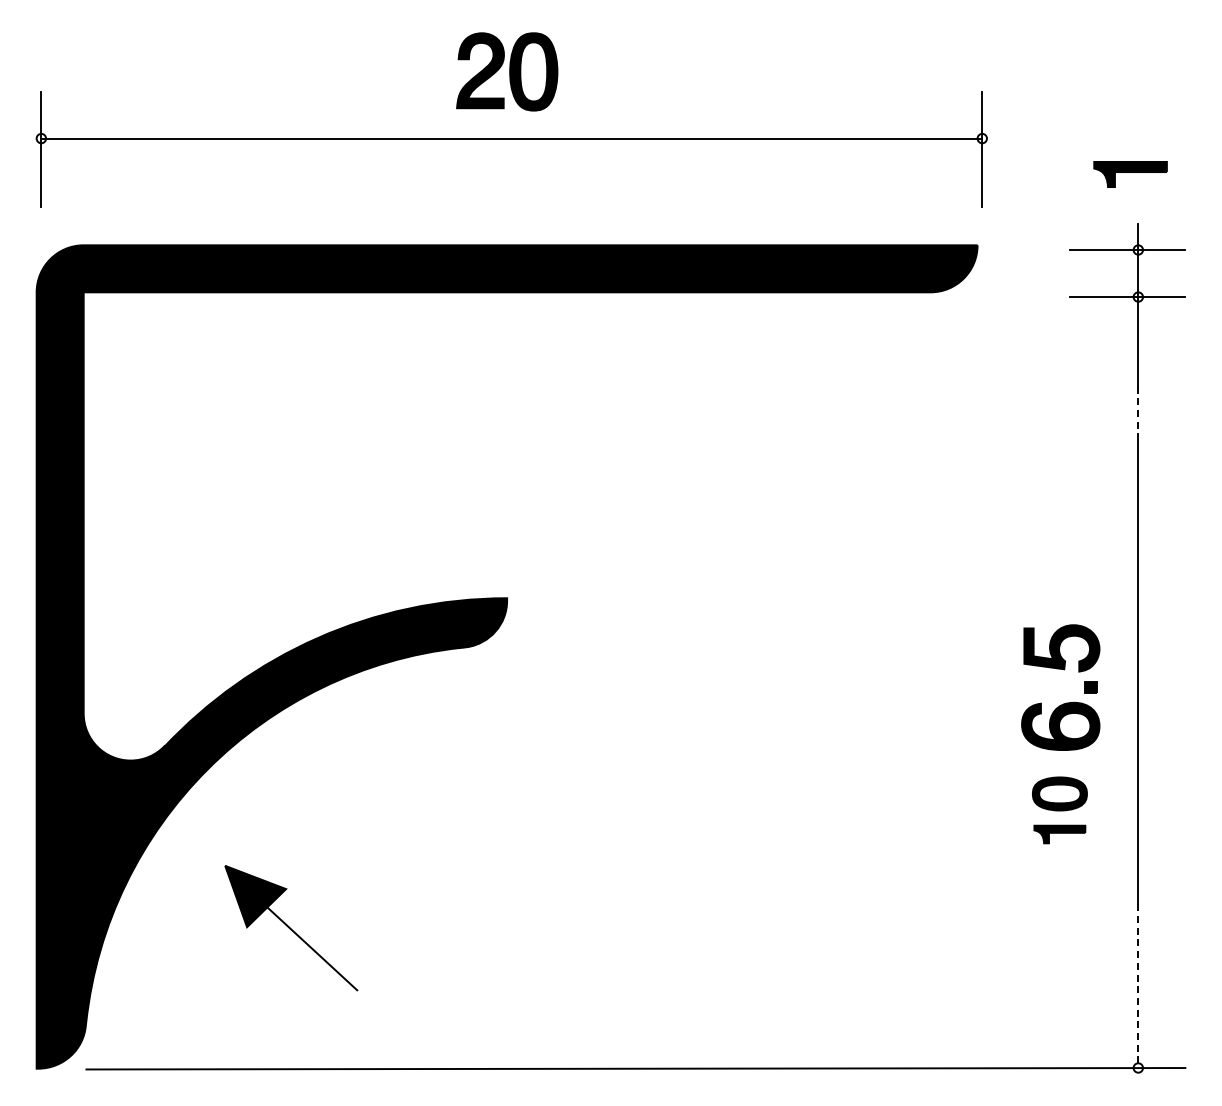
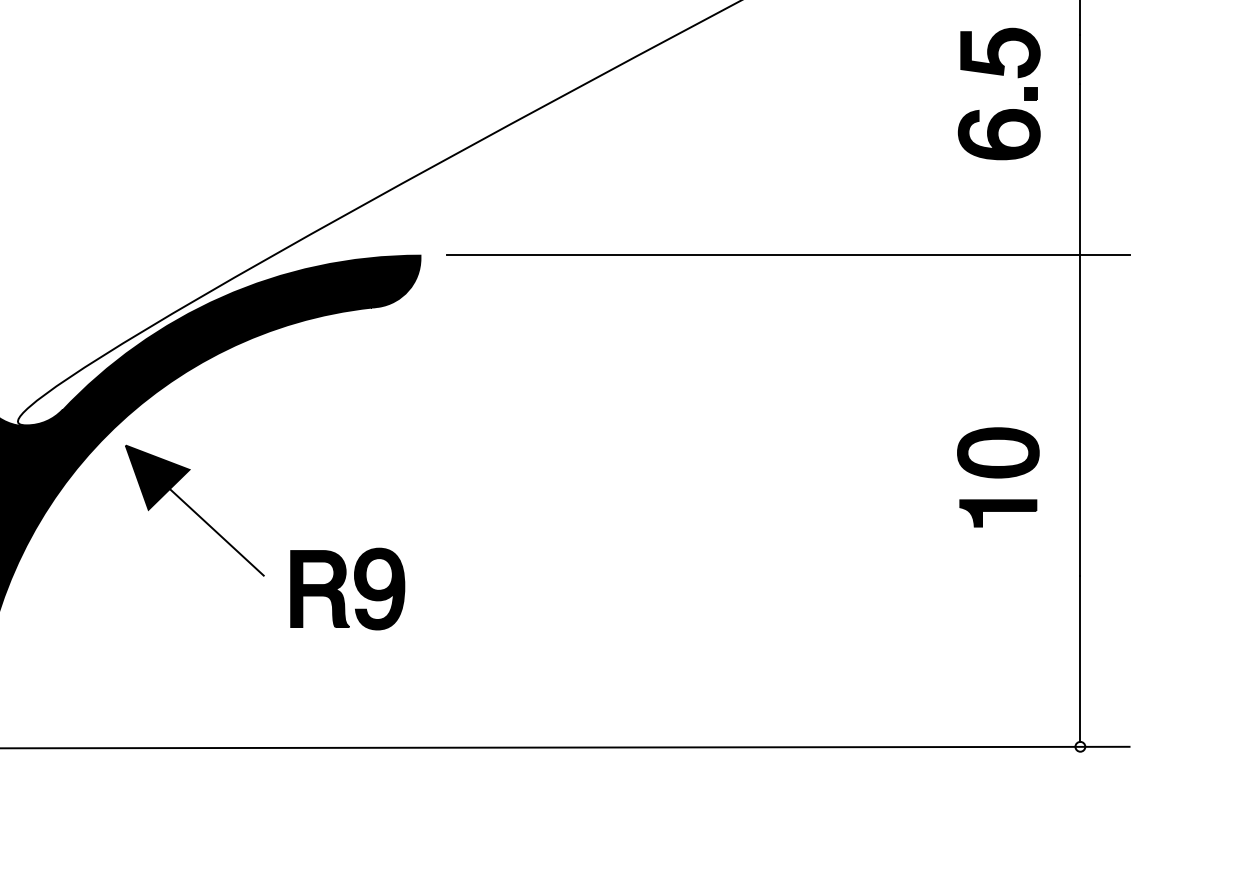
line: (1138, 410) -> (1080, 59), dashed -> solid
line: (858, 597) -> (787, 254), added
part: (1066, 702) -> (1005, 109), moved
part: (1059, 810) -> (997, 477), size x1.43
part: (437, 916) -> (347, 588), added
part: (291, 928) -> (195, 511), moved
line: (1138, 983) -> (1080, 658), dashed -> solid

